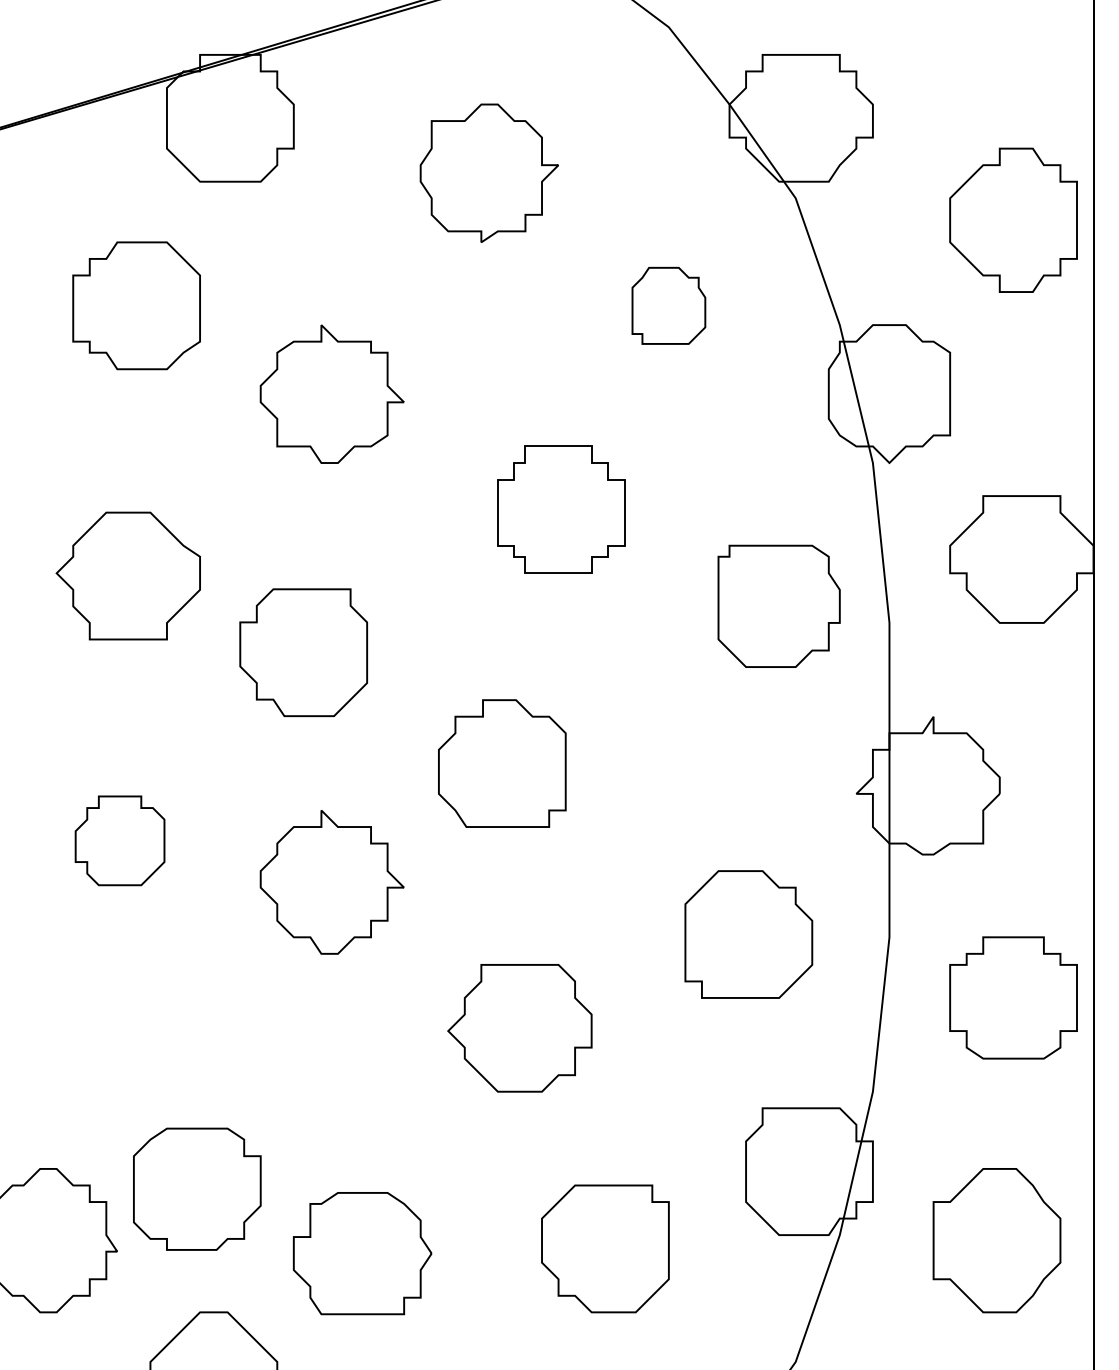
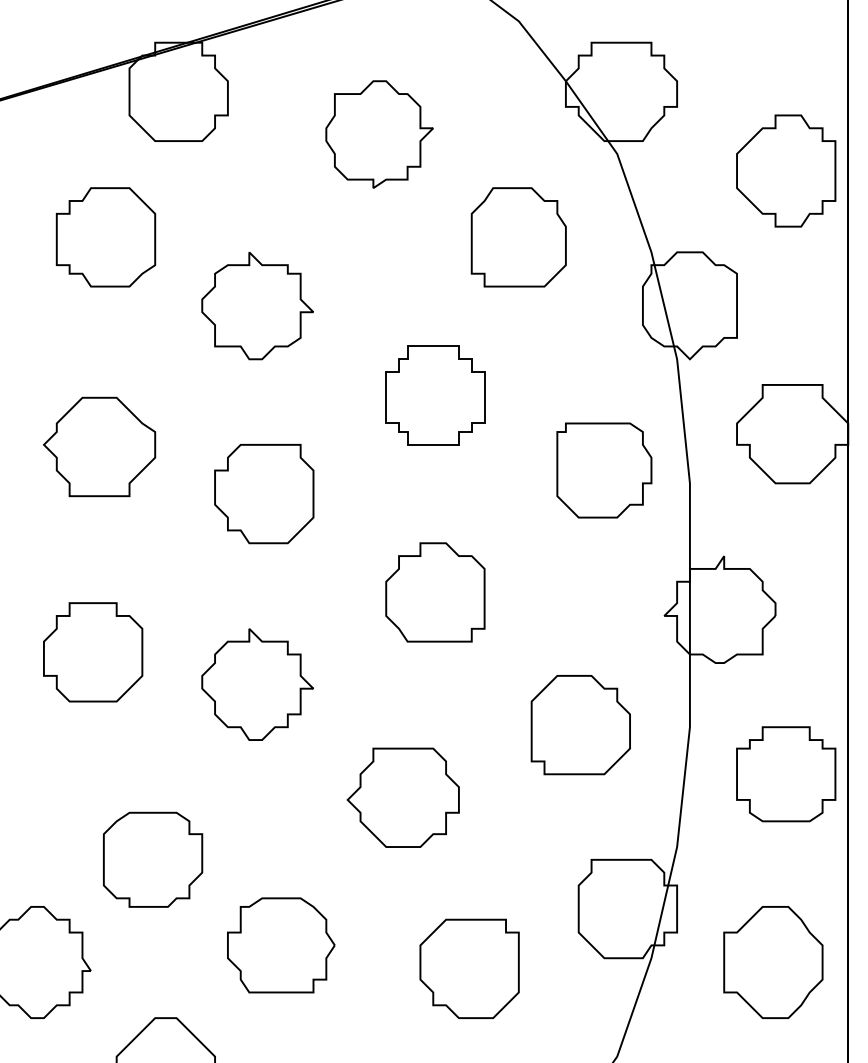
part: (668, 305) -> (518, 237), size x1.67
part: (303, 652) -> (264, 493), moved
part: (502, 763) -> (435, 592), moved
part: (119, 840) -> (92, 652), size x1.43
part: (197, 1188) -> (153, 859), moved
part: (362, 1253) -> (281, 945), moved

